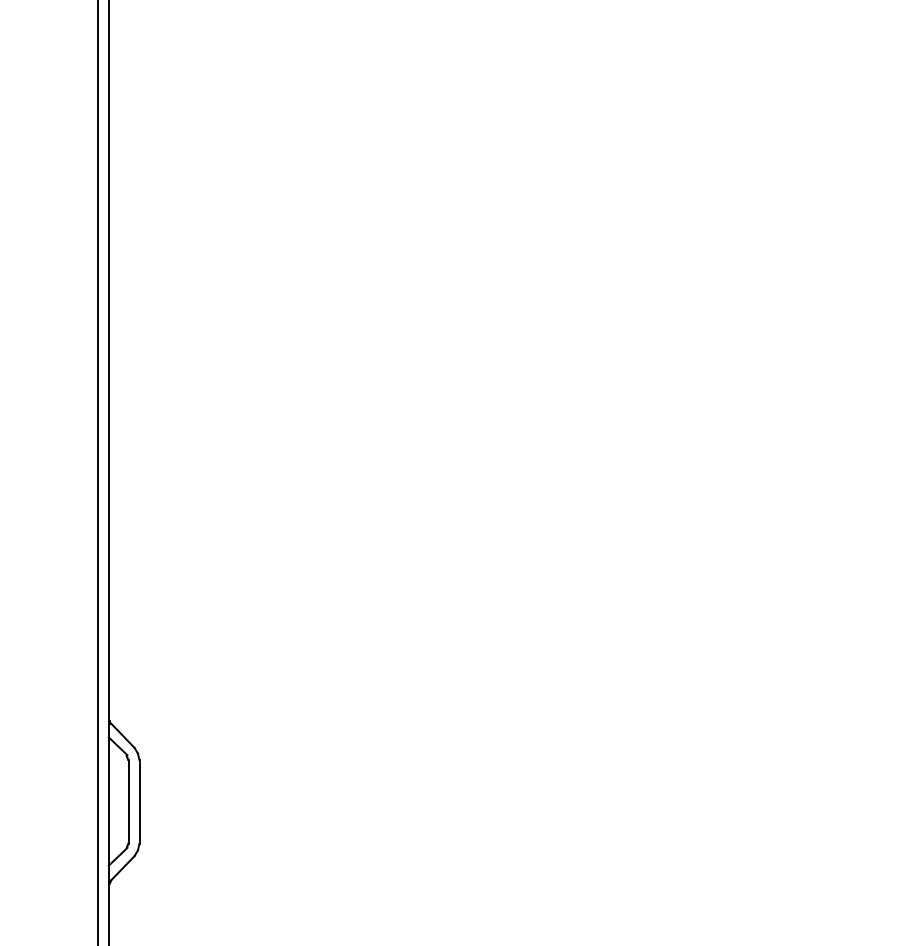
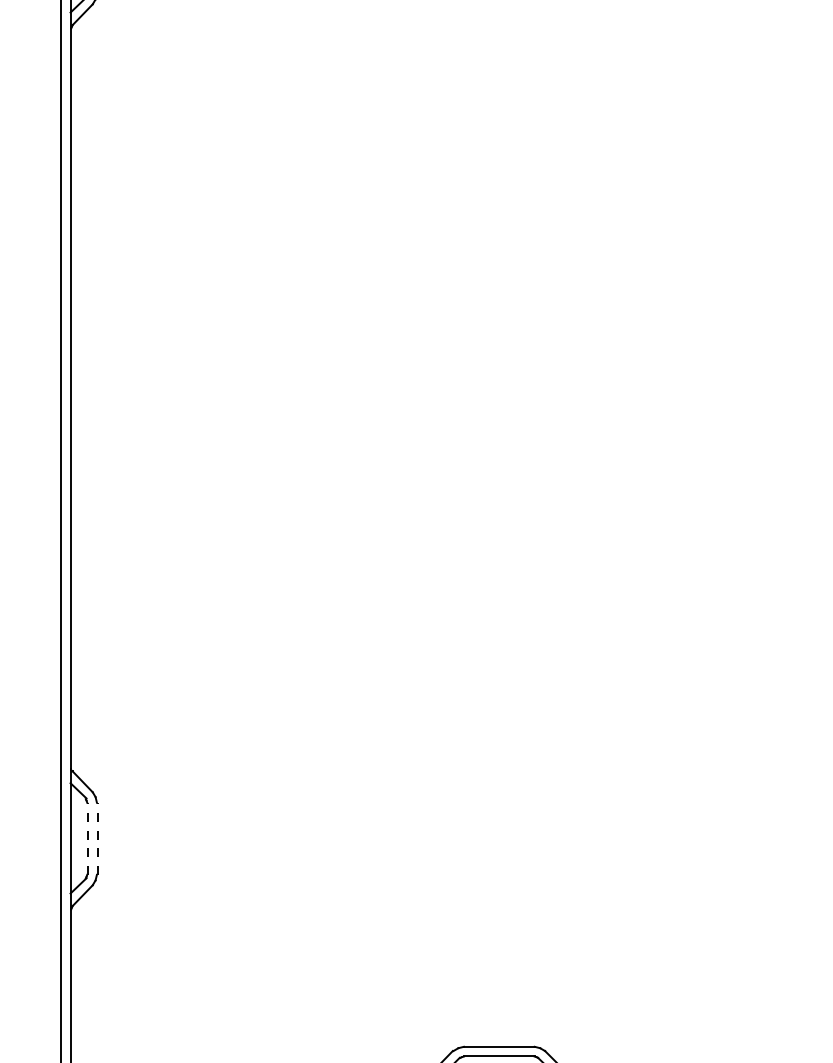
line: (128, 801) -> (87, 838), solid -> dashed
line: (140, 801) -> (97, 838), solid -> dashed

